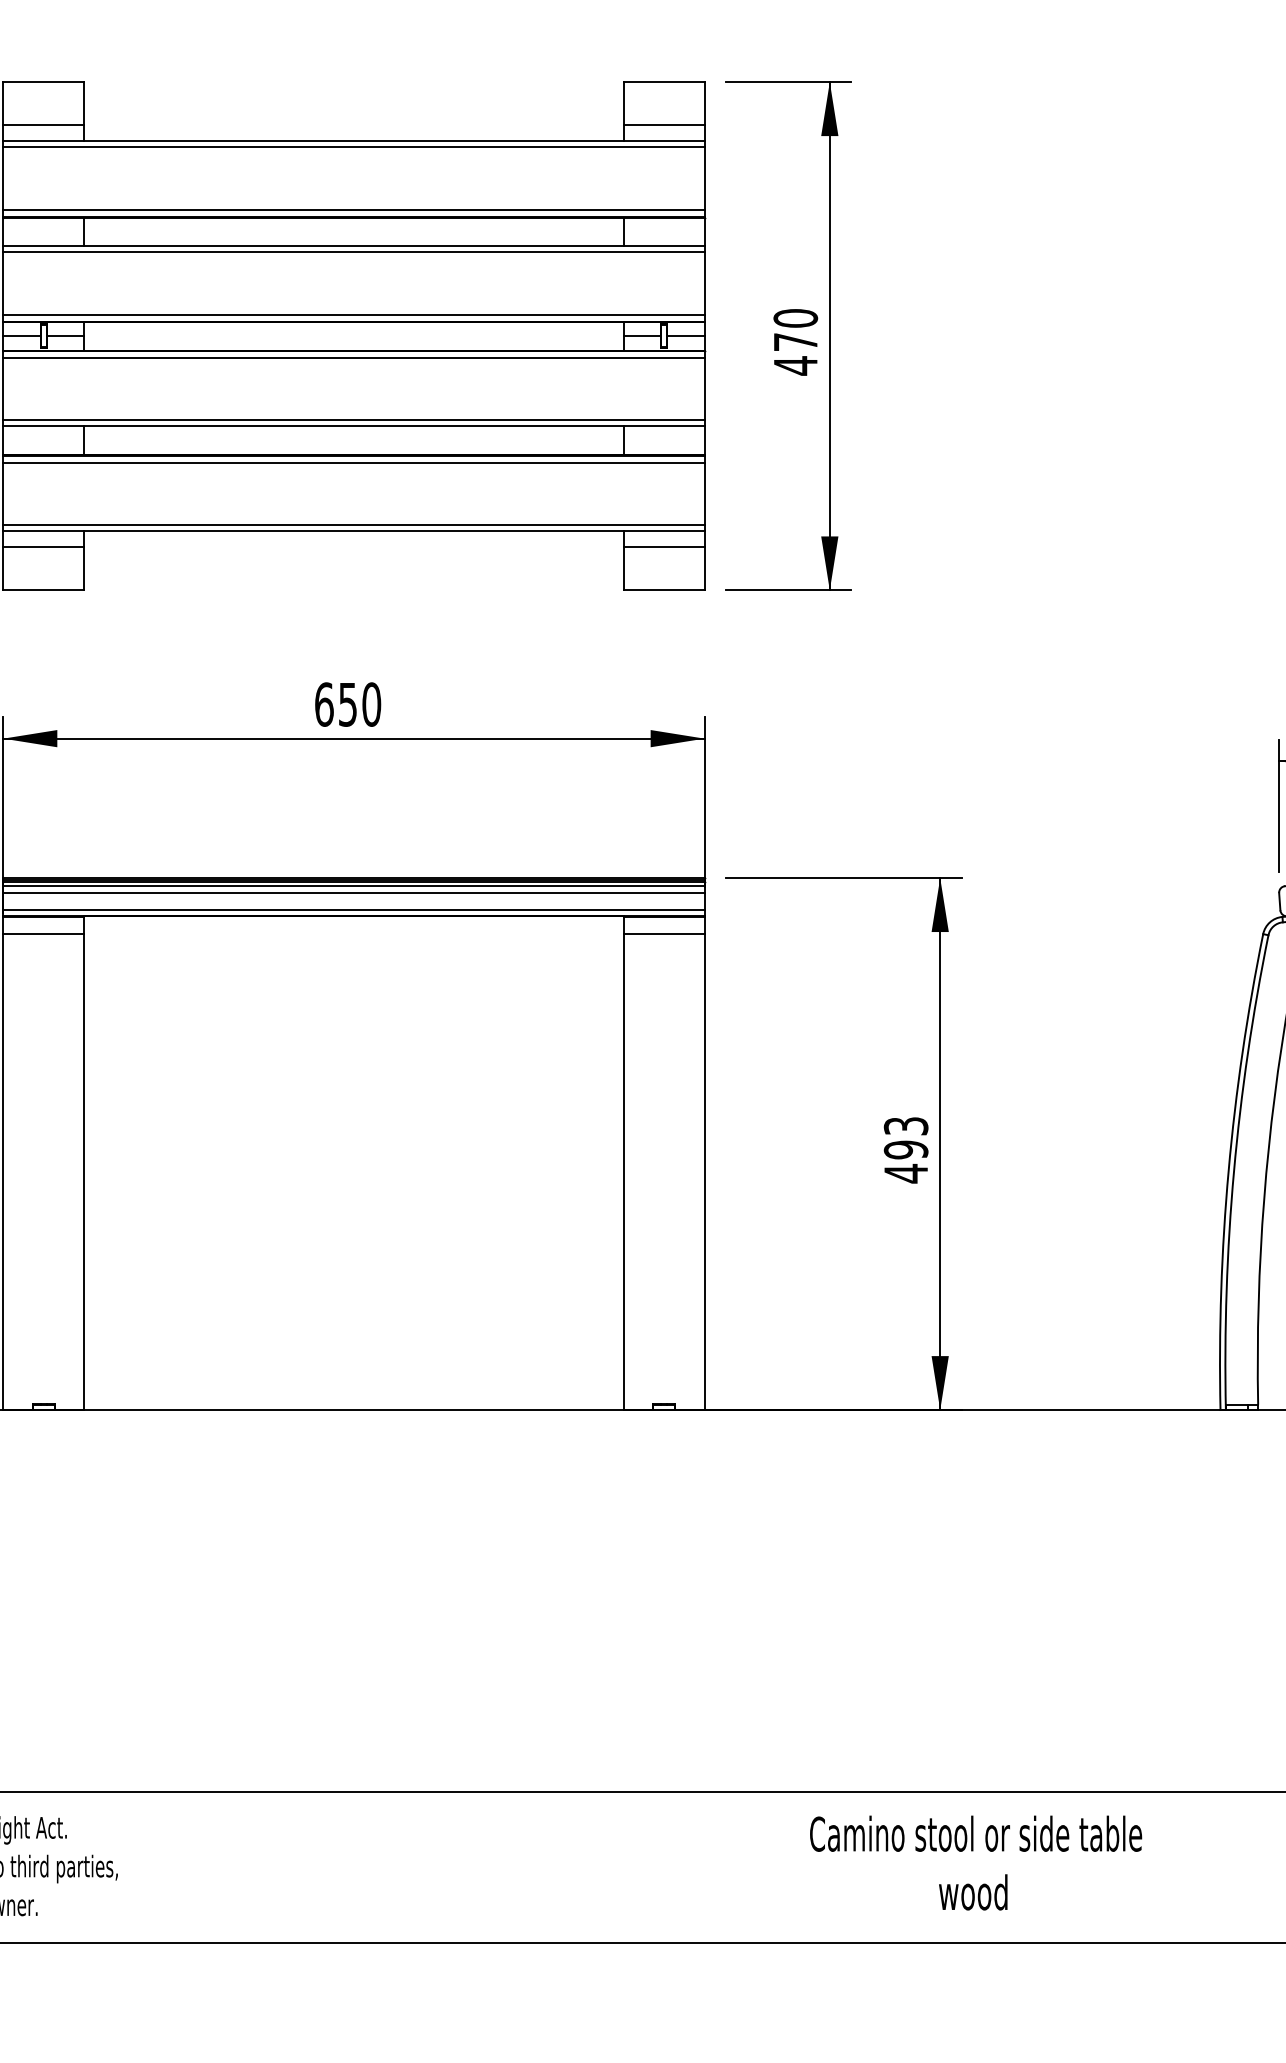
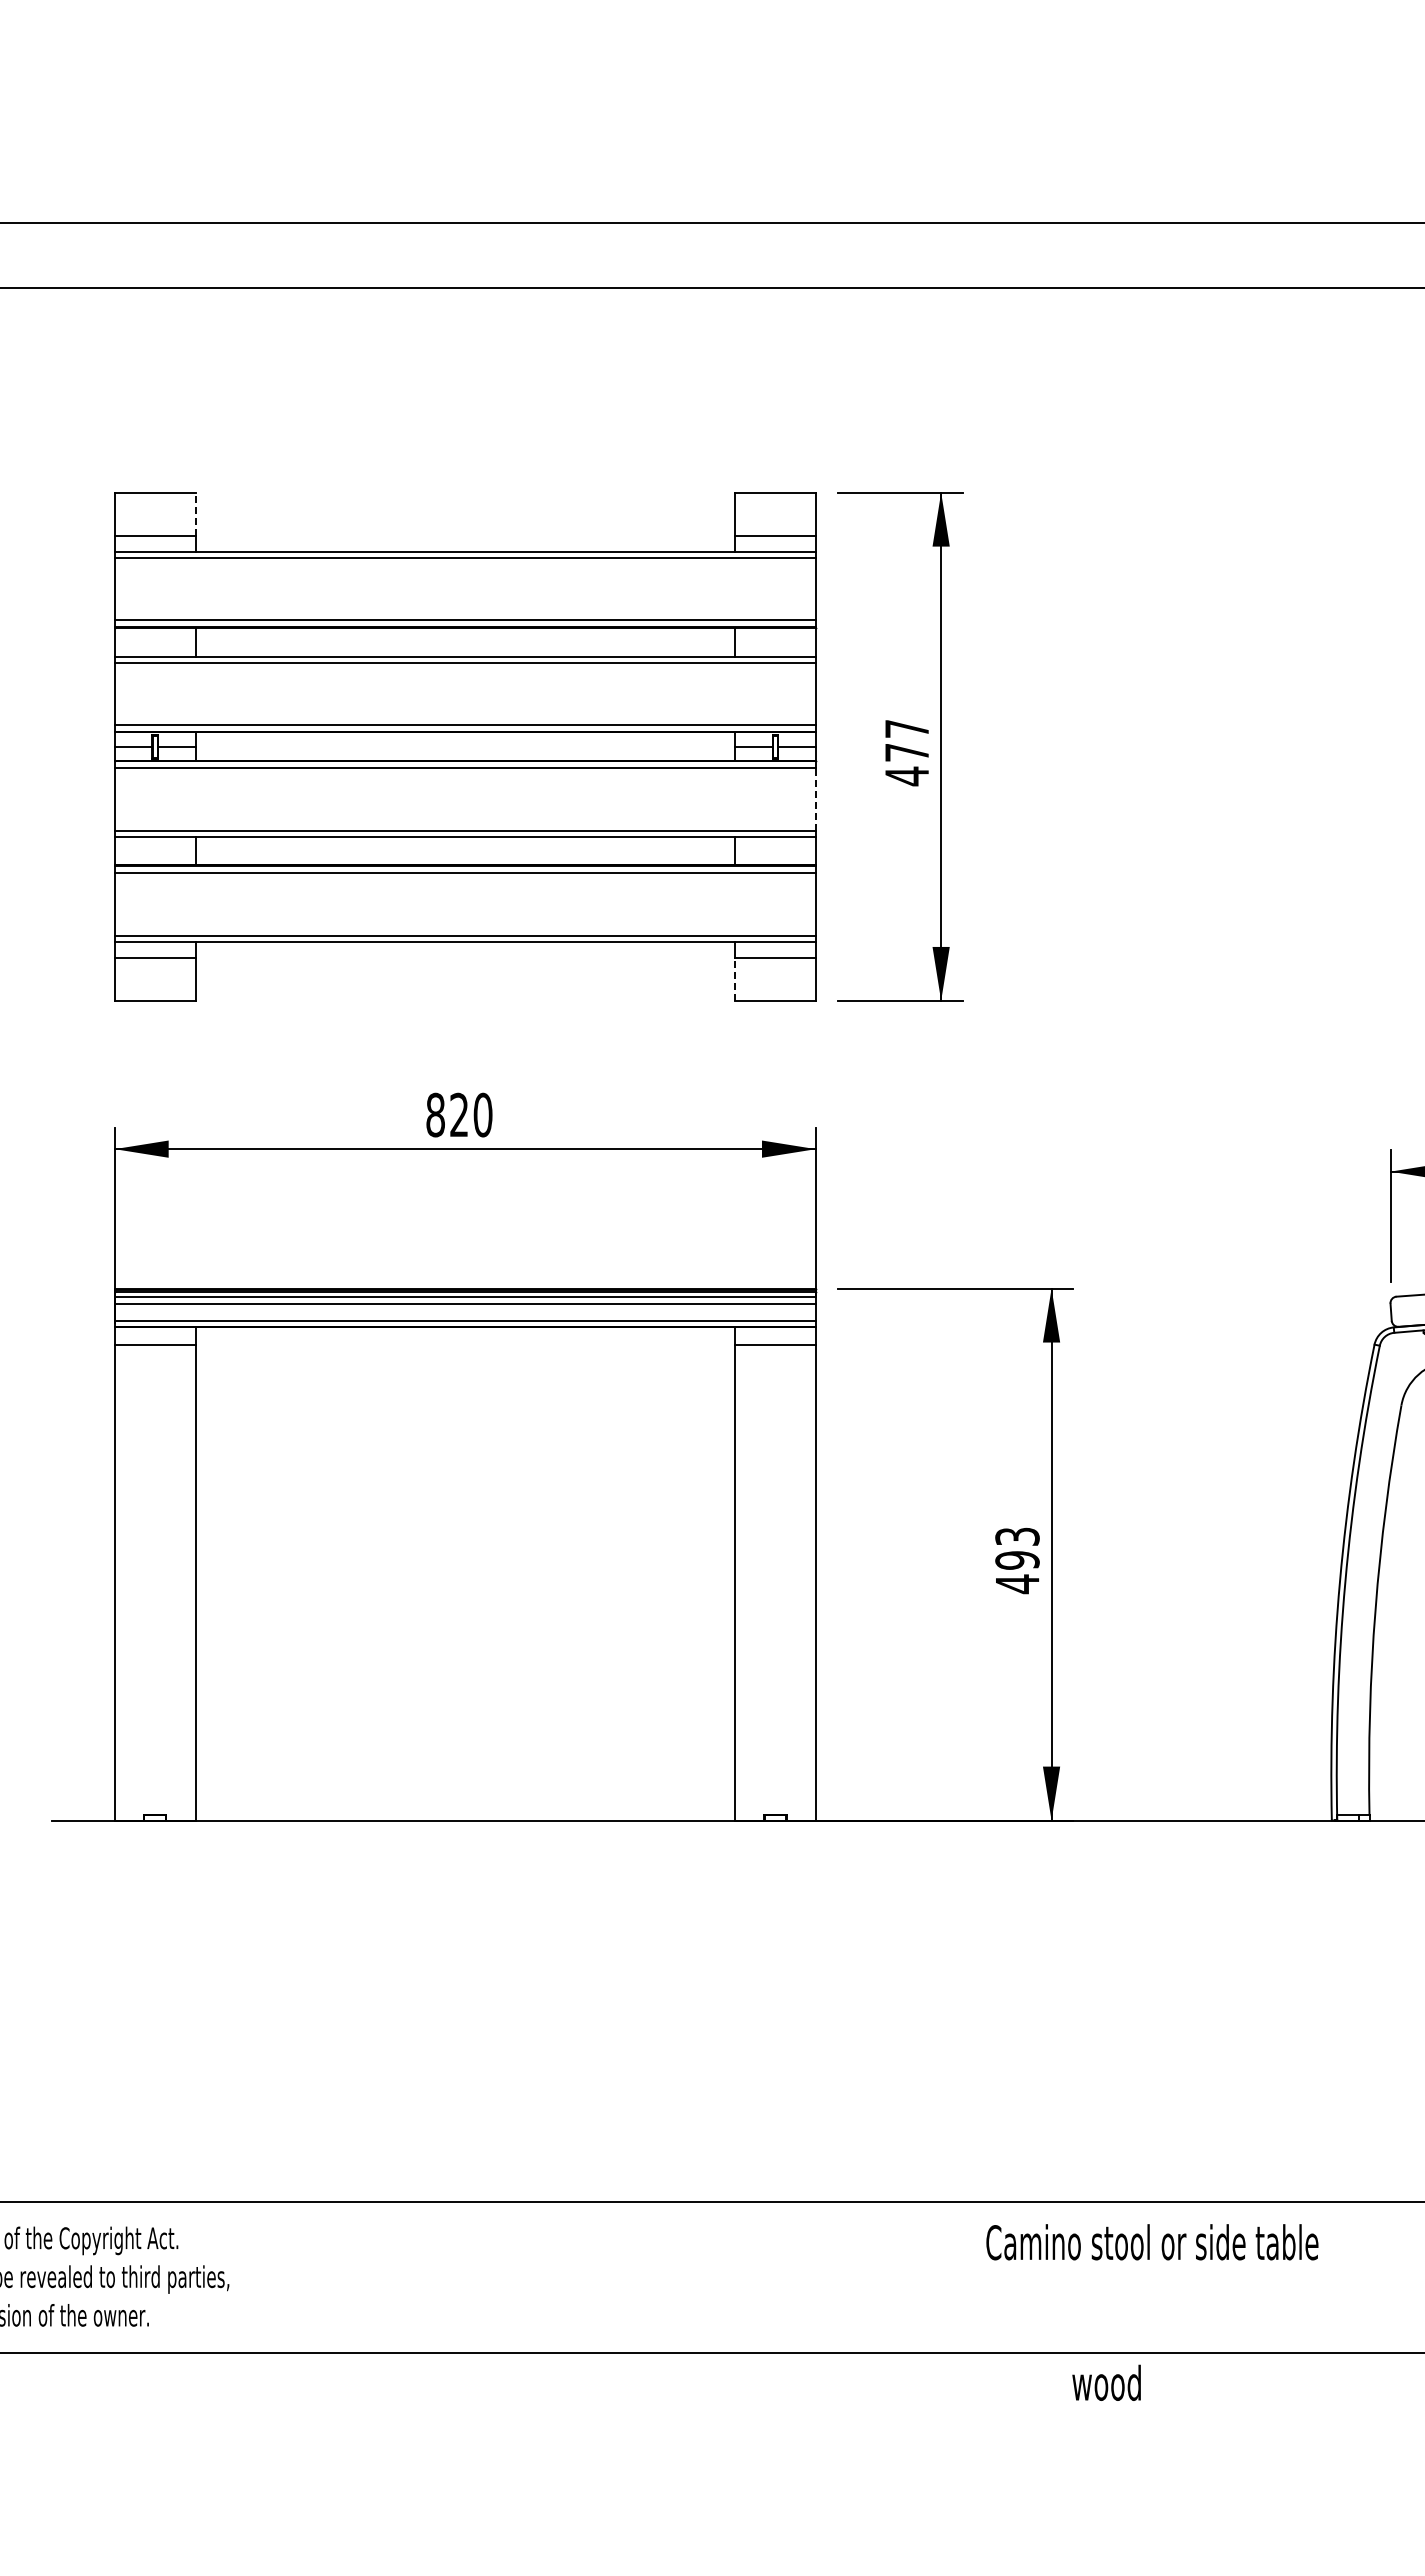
line: (84, 104) -> (195, 514), solid -> dashed
text: (795, 318) -> (906, 728), 470 -> 477
line: (704, 388) -> (815, 798), solid -> dashed
line: (624, 569) -> (735, 979), solid -> dashed
text: (335, 704) -> (446, 1114), 650 -> 820
text: (976, 1834) -> (1152, 2242), moved
text: (973, 1892) -> (1106, 2382), moved

